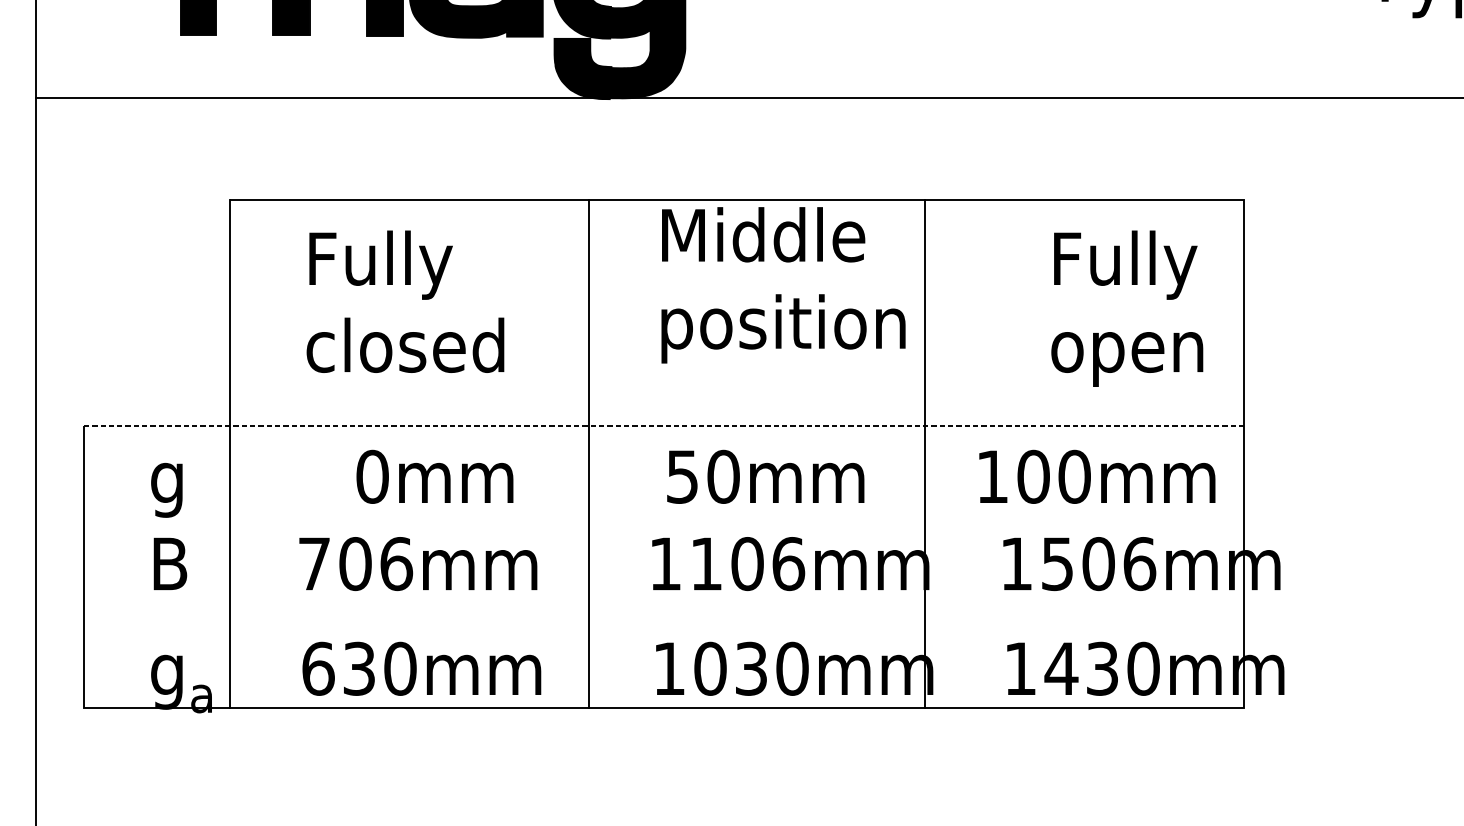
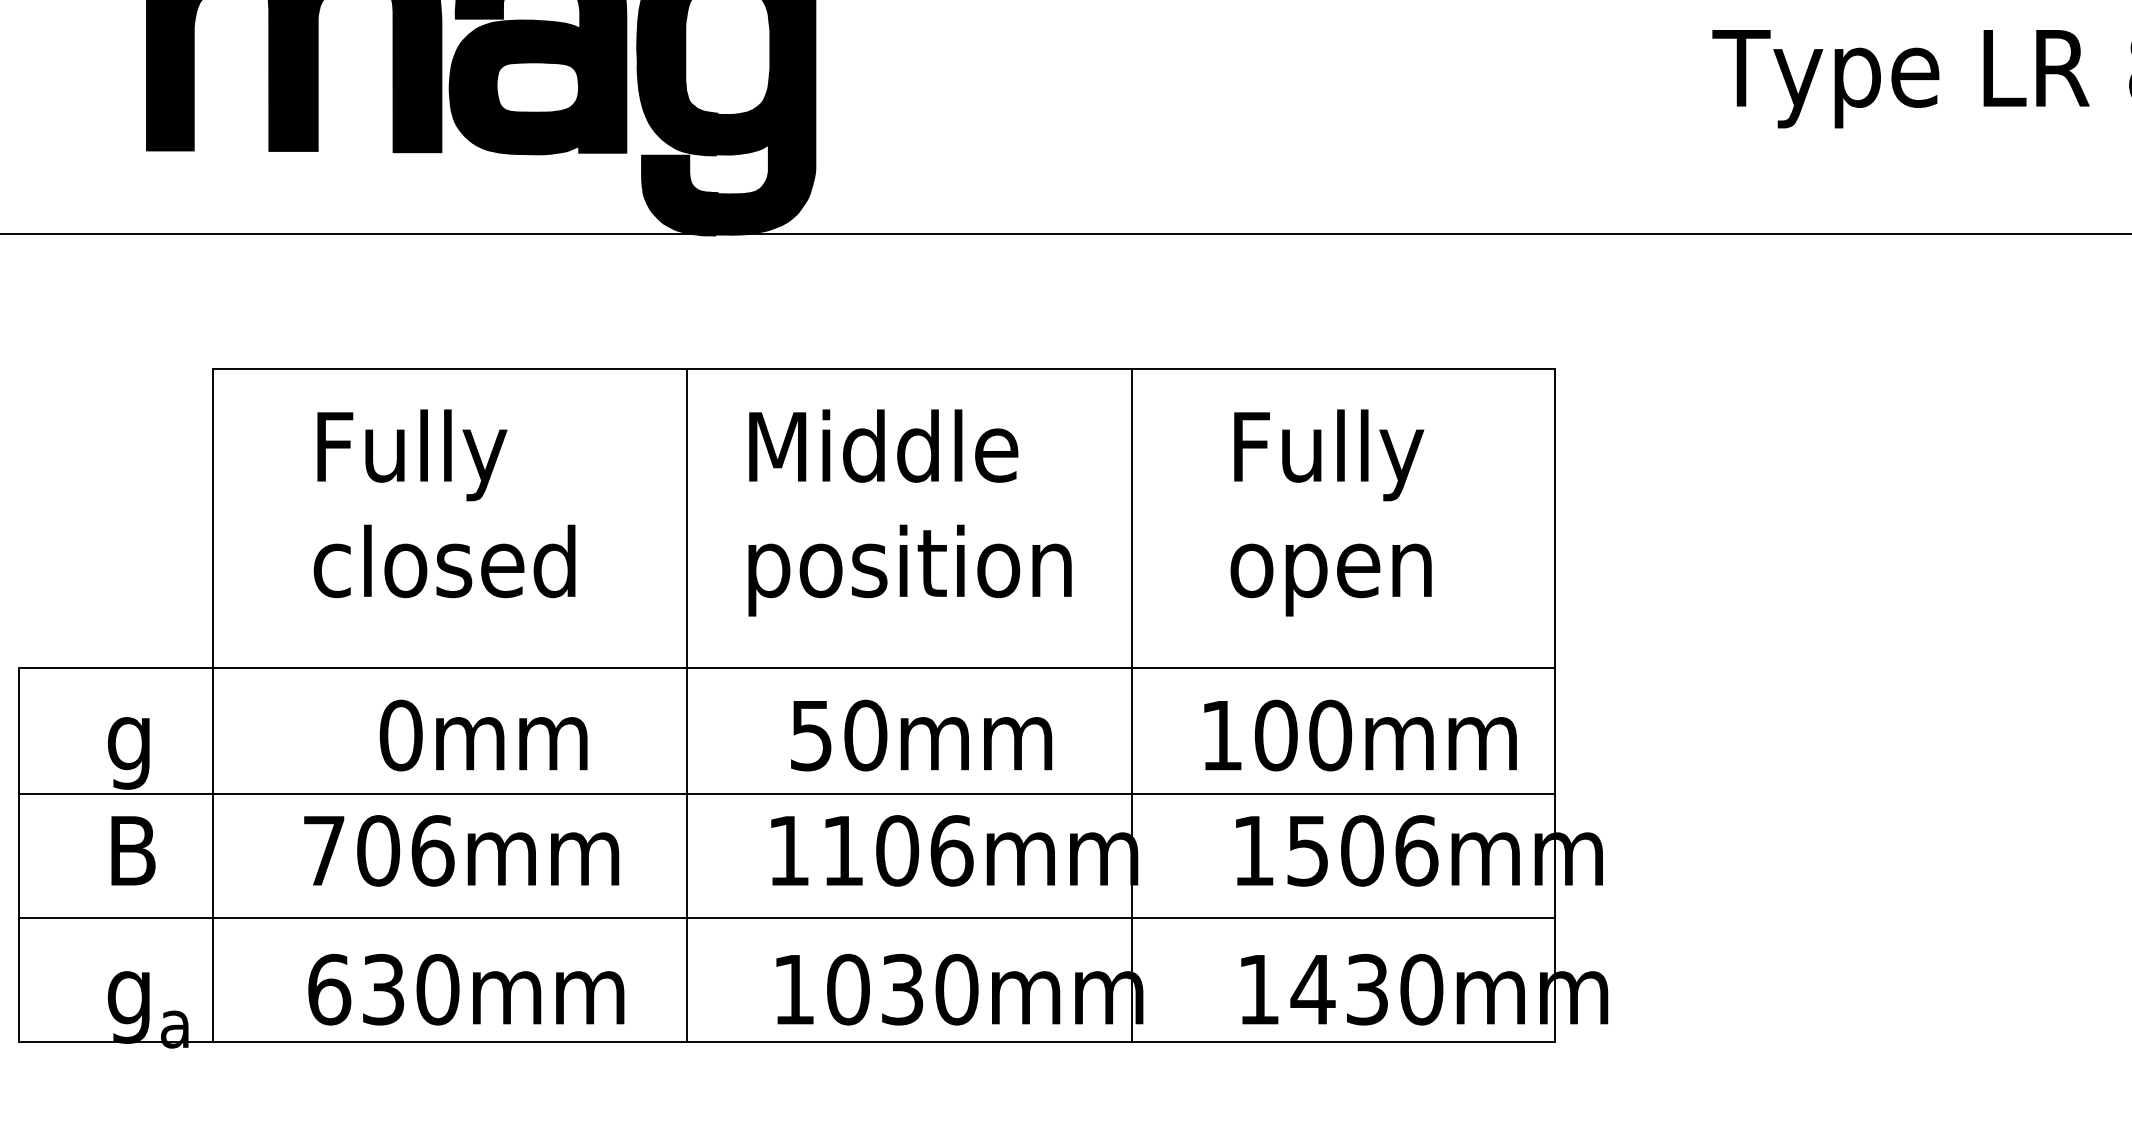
text: (783, 284) -> (909, 512), moved
text: (1126, 308) -> (1330, 512), moved
line: (664, 426) -> (787, 668), dashed -> solid
line: (663, 520) -> (786, 793), added
line: (663, 615) -> (786, 918), added

